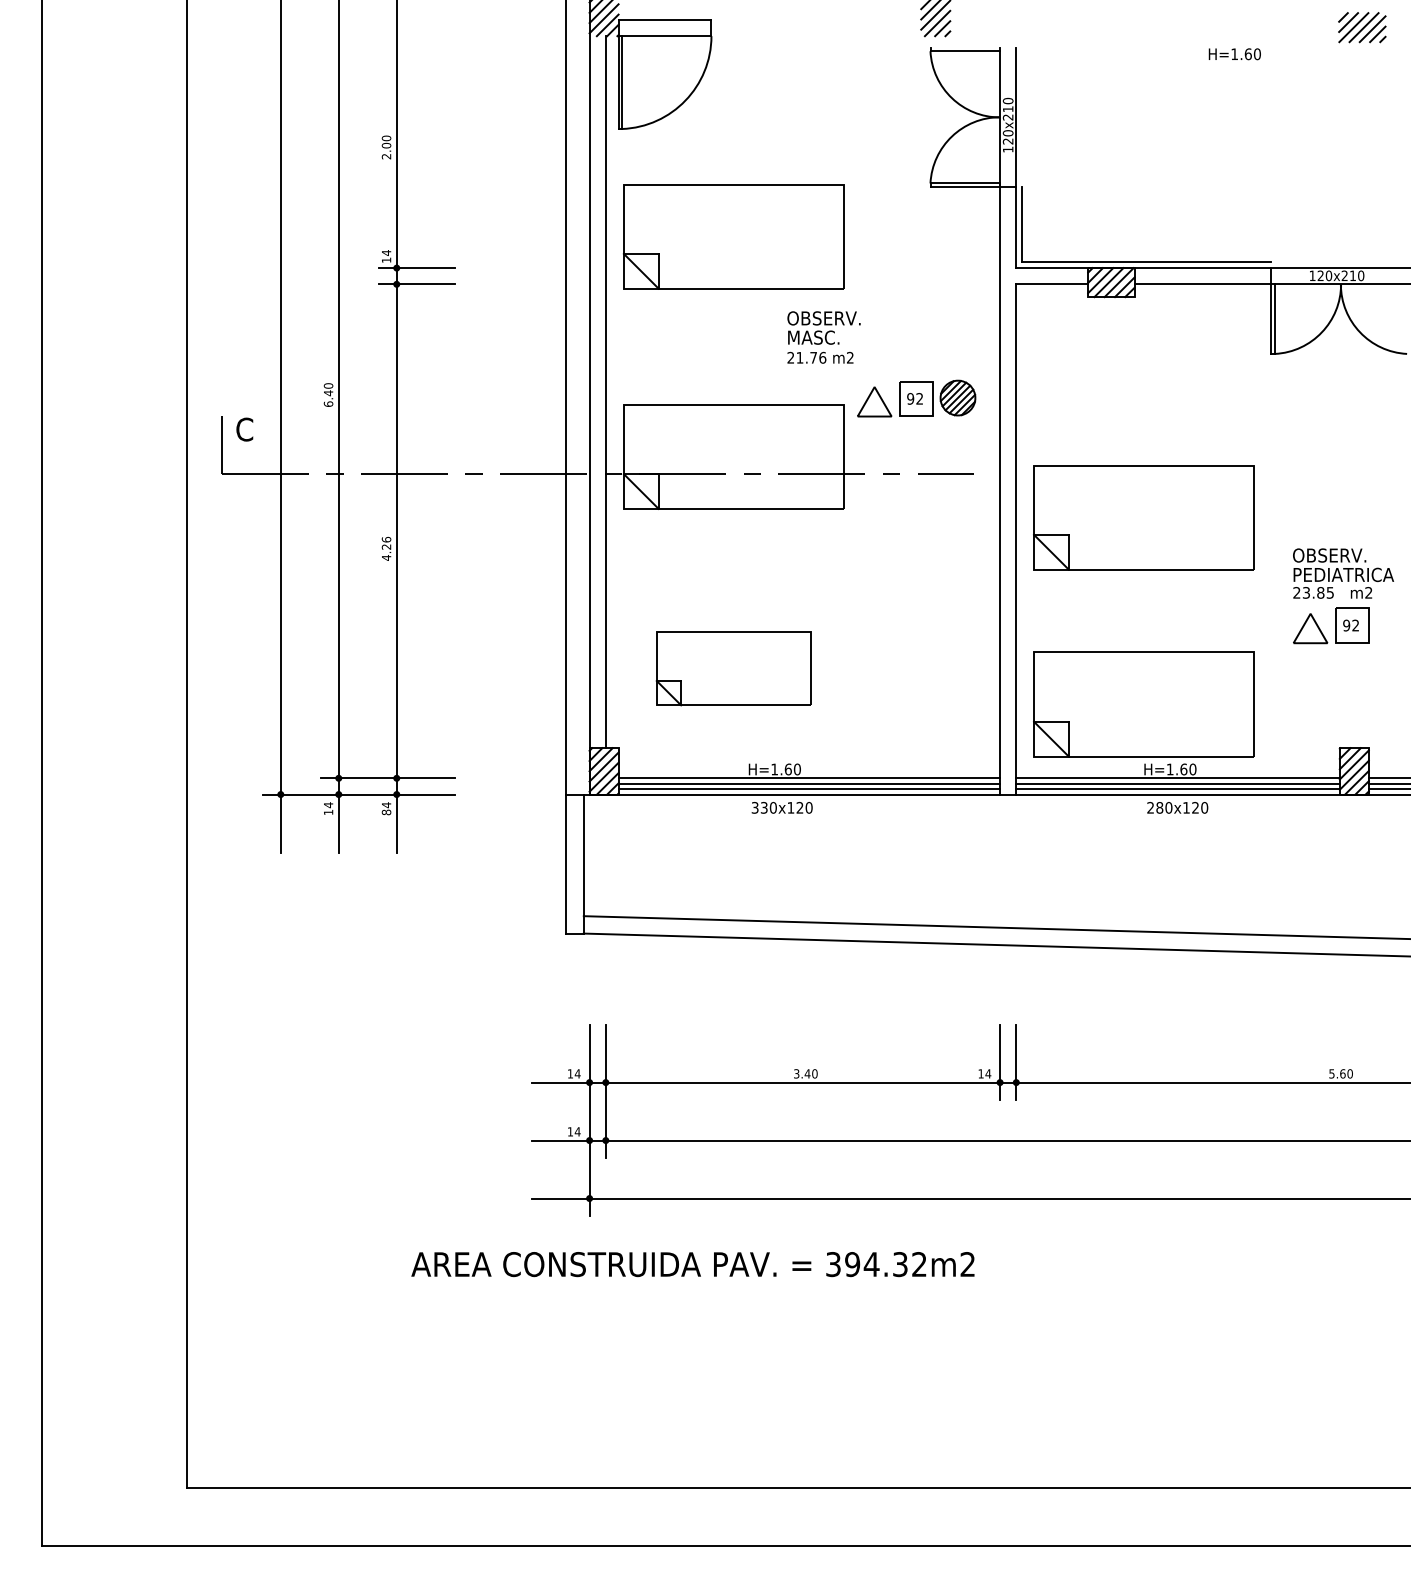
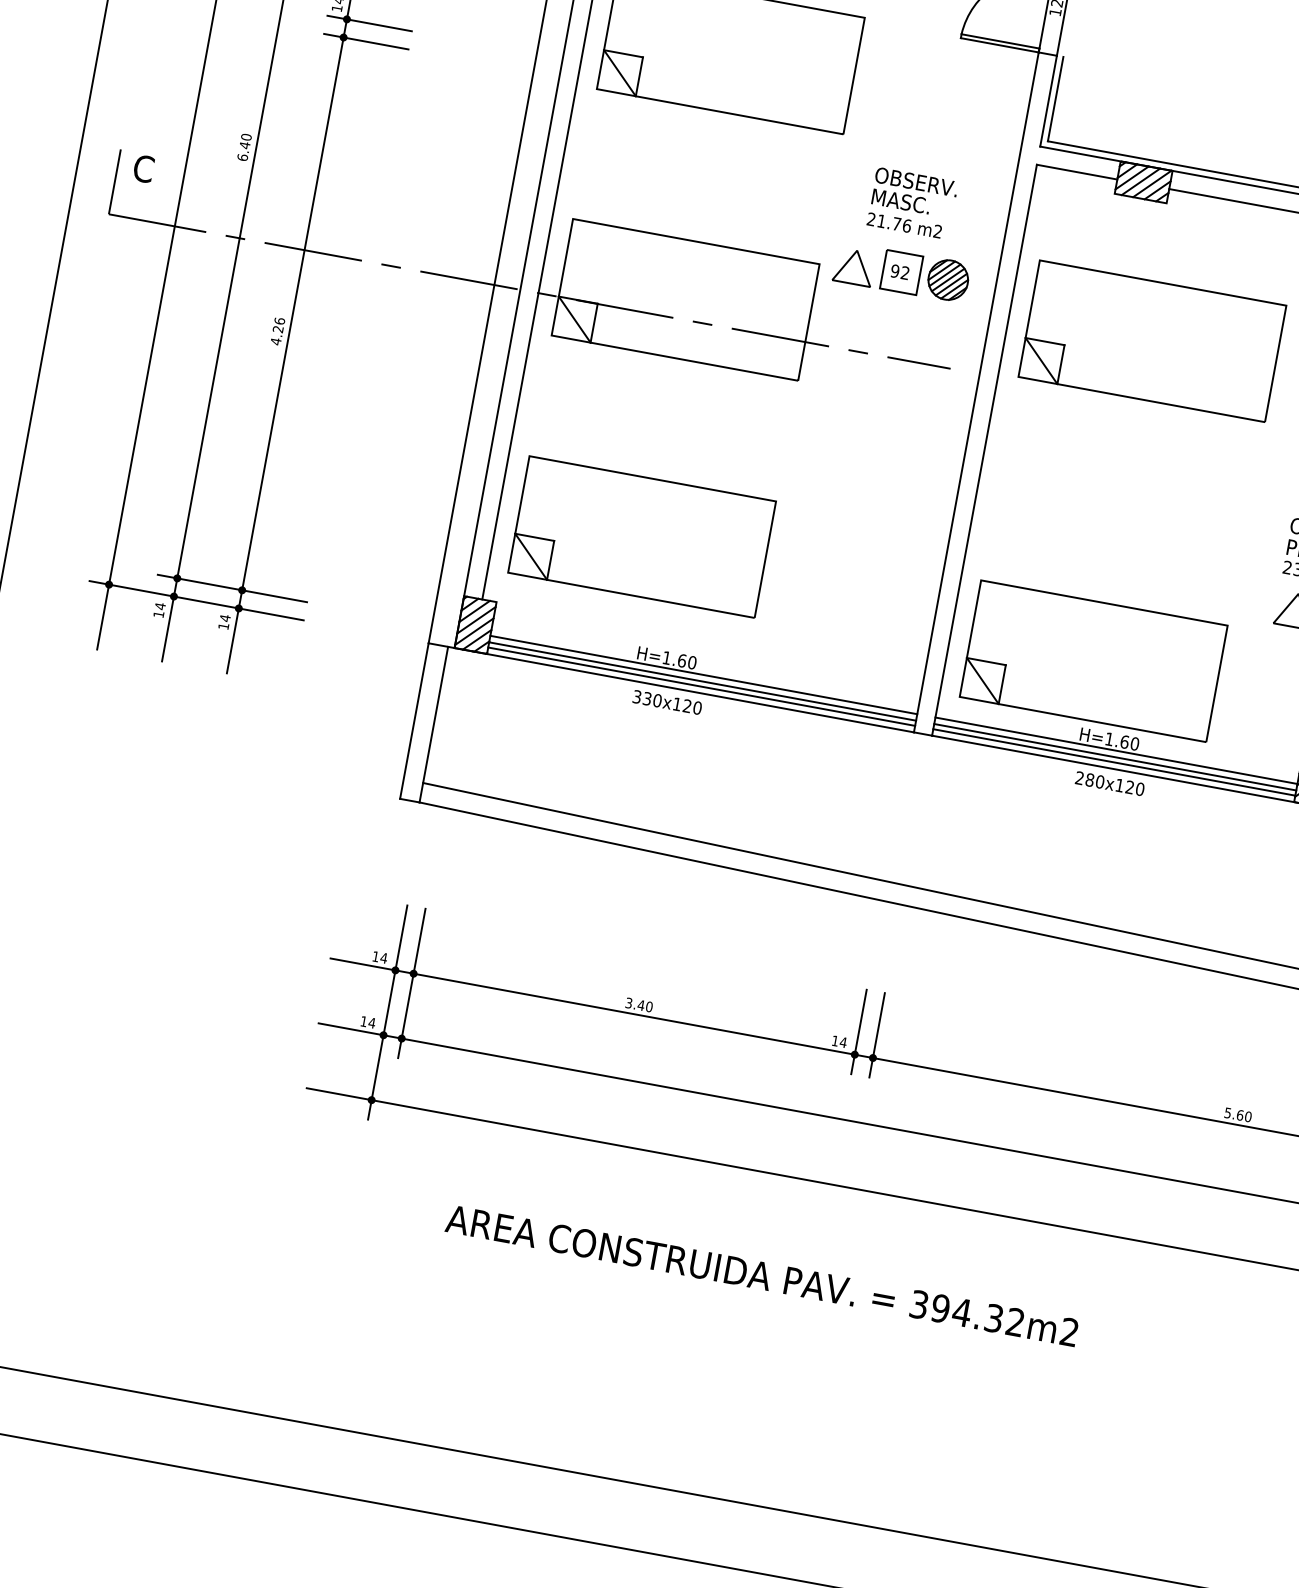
text: (823, 337) -> (912, 203), moved
part: (1143, 517) -> (1151, 341), moved
part: (733, 668) -> (641, 536), size x1.43
text: (386, 812) -> (223, 626), 84 -> 14
text: (692, 1264) -> (761, 1275), moved

